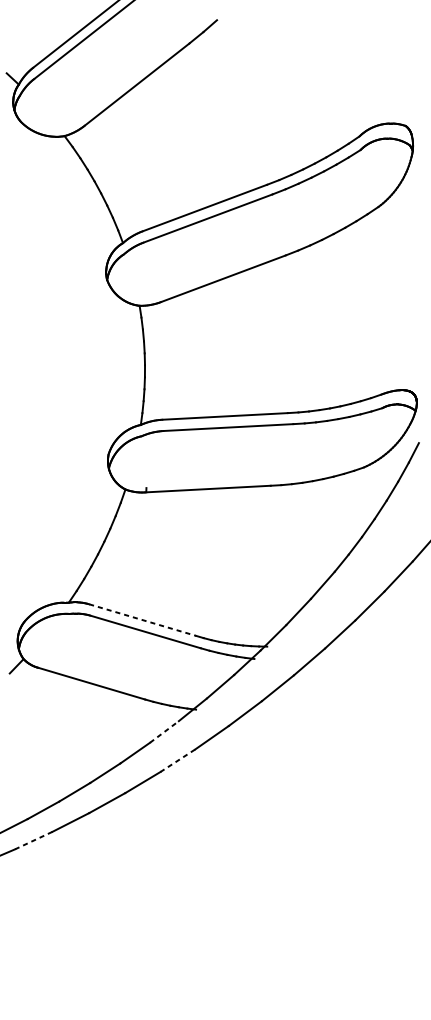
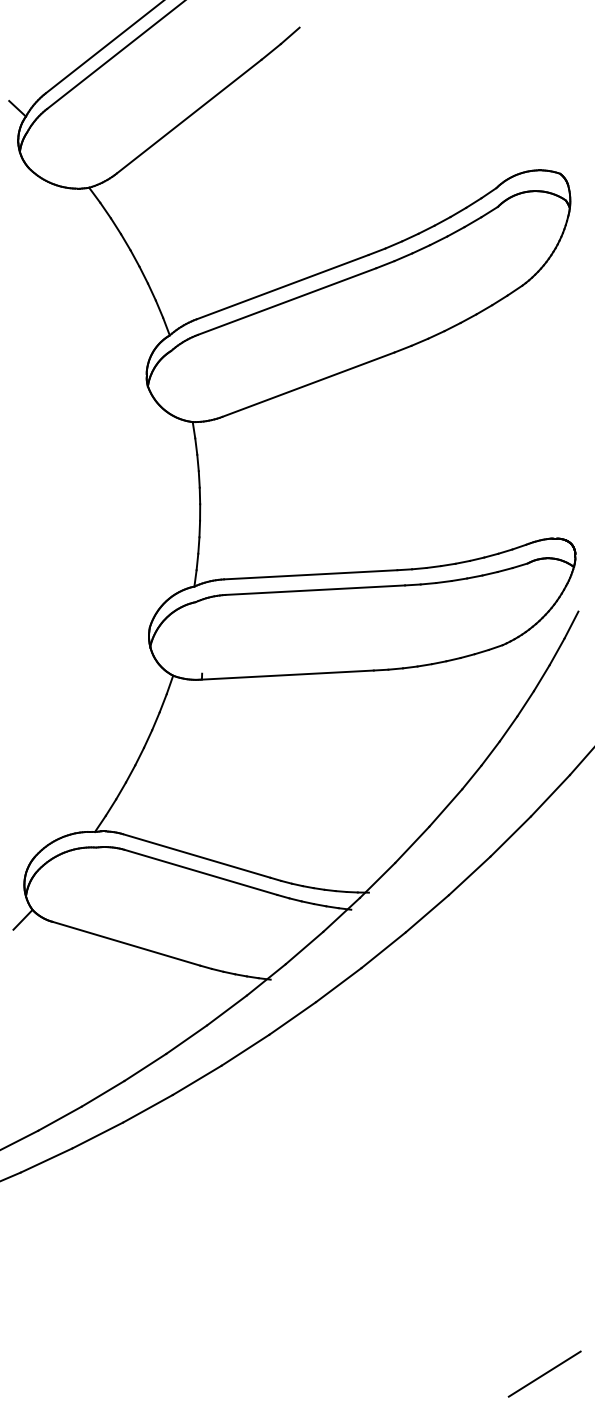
line: (142, 619) -> (196, 855), dashed -> solid
line: (164, 731) -> (226, 1010), dashed -> solid
line: (177, 760) -> (245, 1050), dashed -> solid
line: (33, 840) -> (46, 1160), dashed -> solid
line: (394, 994) -> (544, 1373), added

